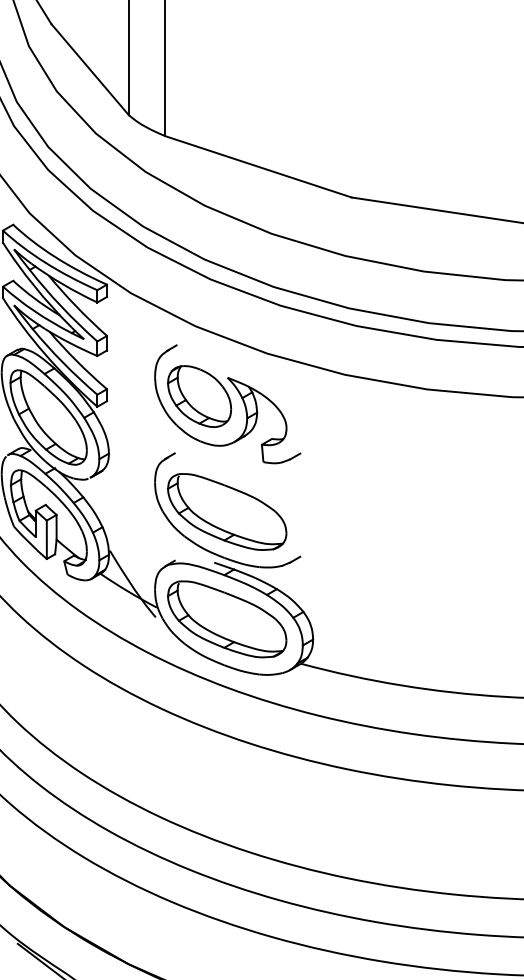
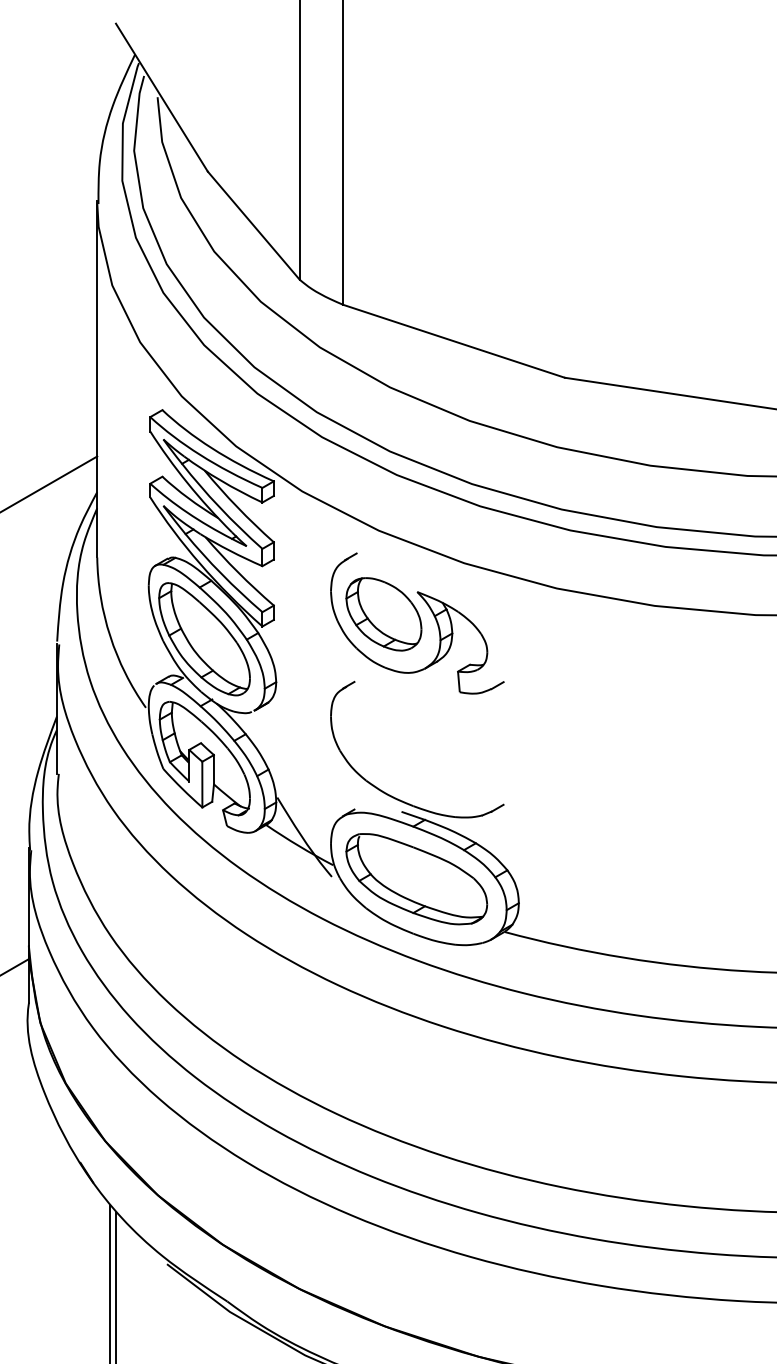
part: (226, 511) -> (416, 751), removed

